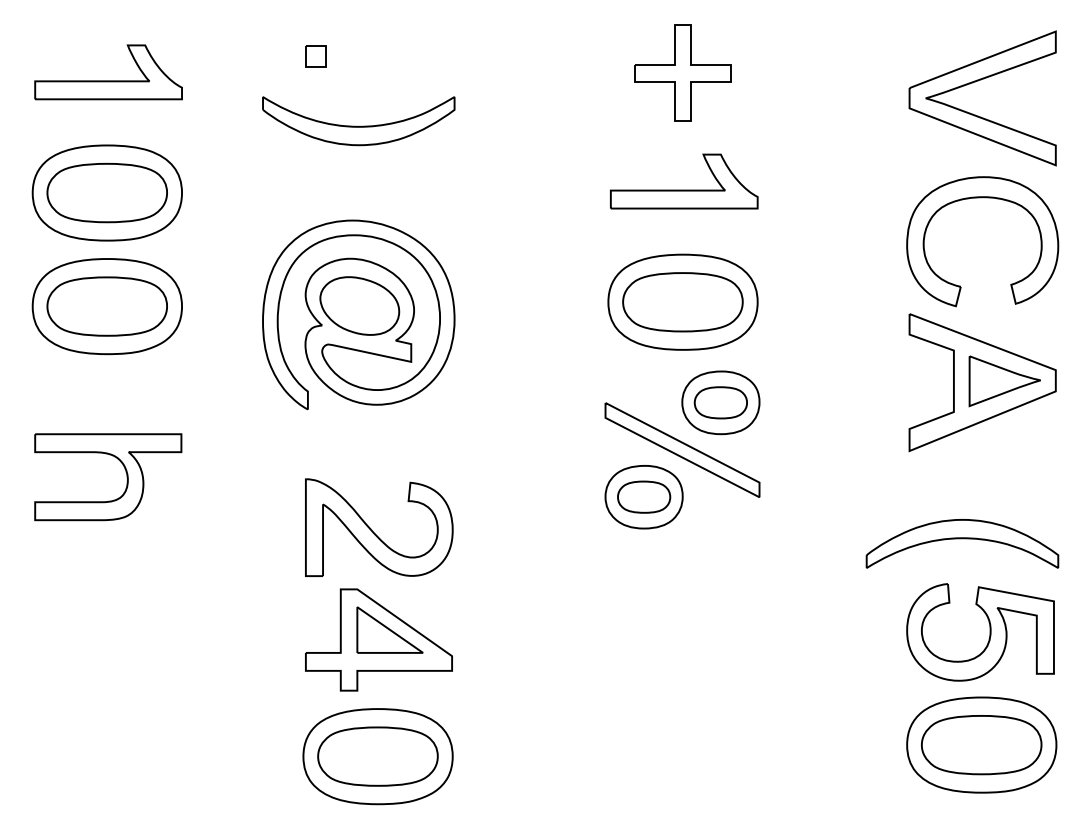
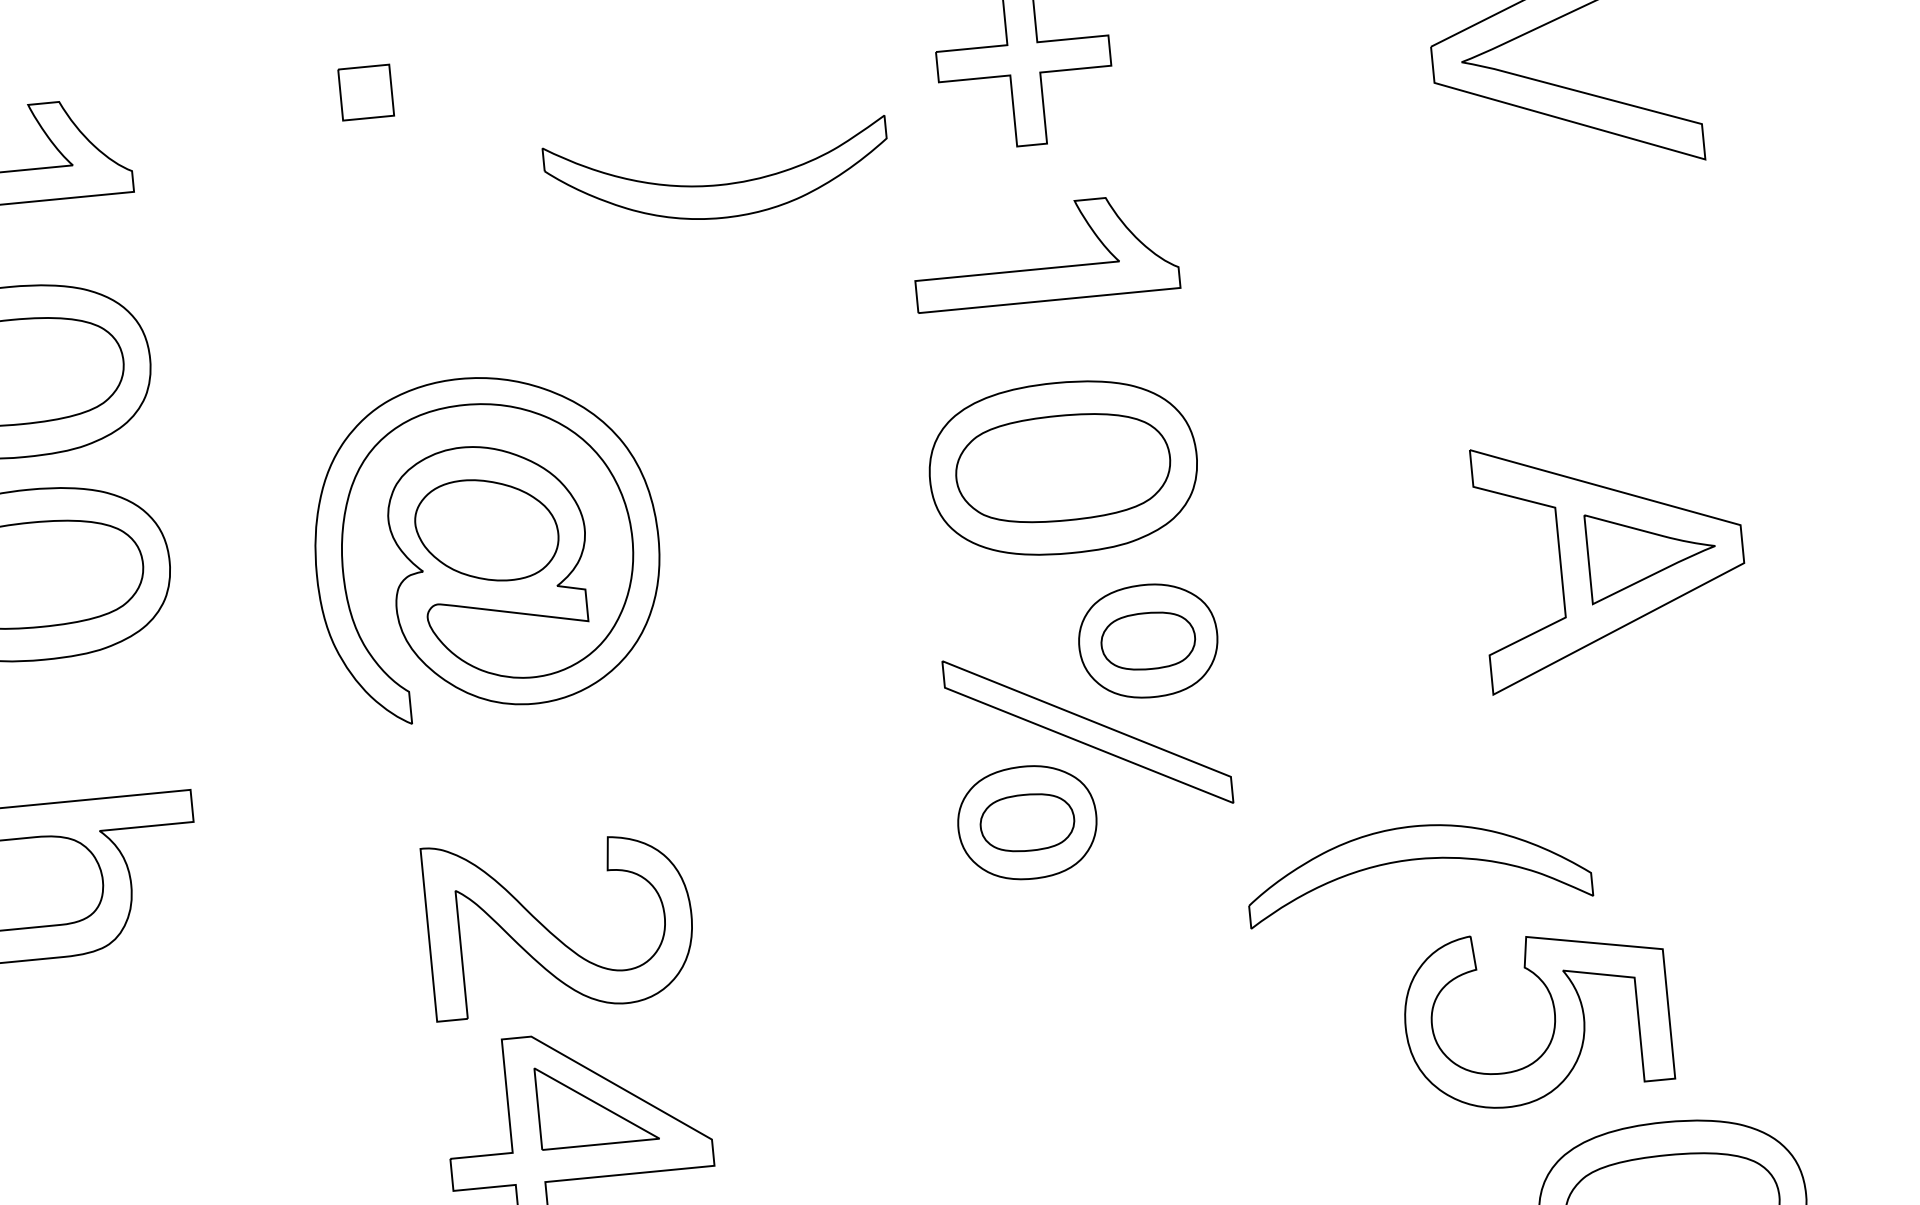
part: (315, 56) -> (365, 92), size x1.4
part: (358, 121) -> (717, 175), moved
part: (982, 198) -> (1580, 231), removed
part: (962, 543) -> (1418, 868), moved
part: (989, 632) -> (1553, 1015), moved

